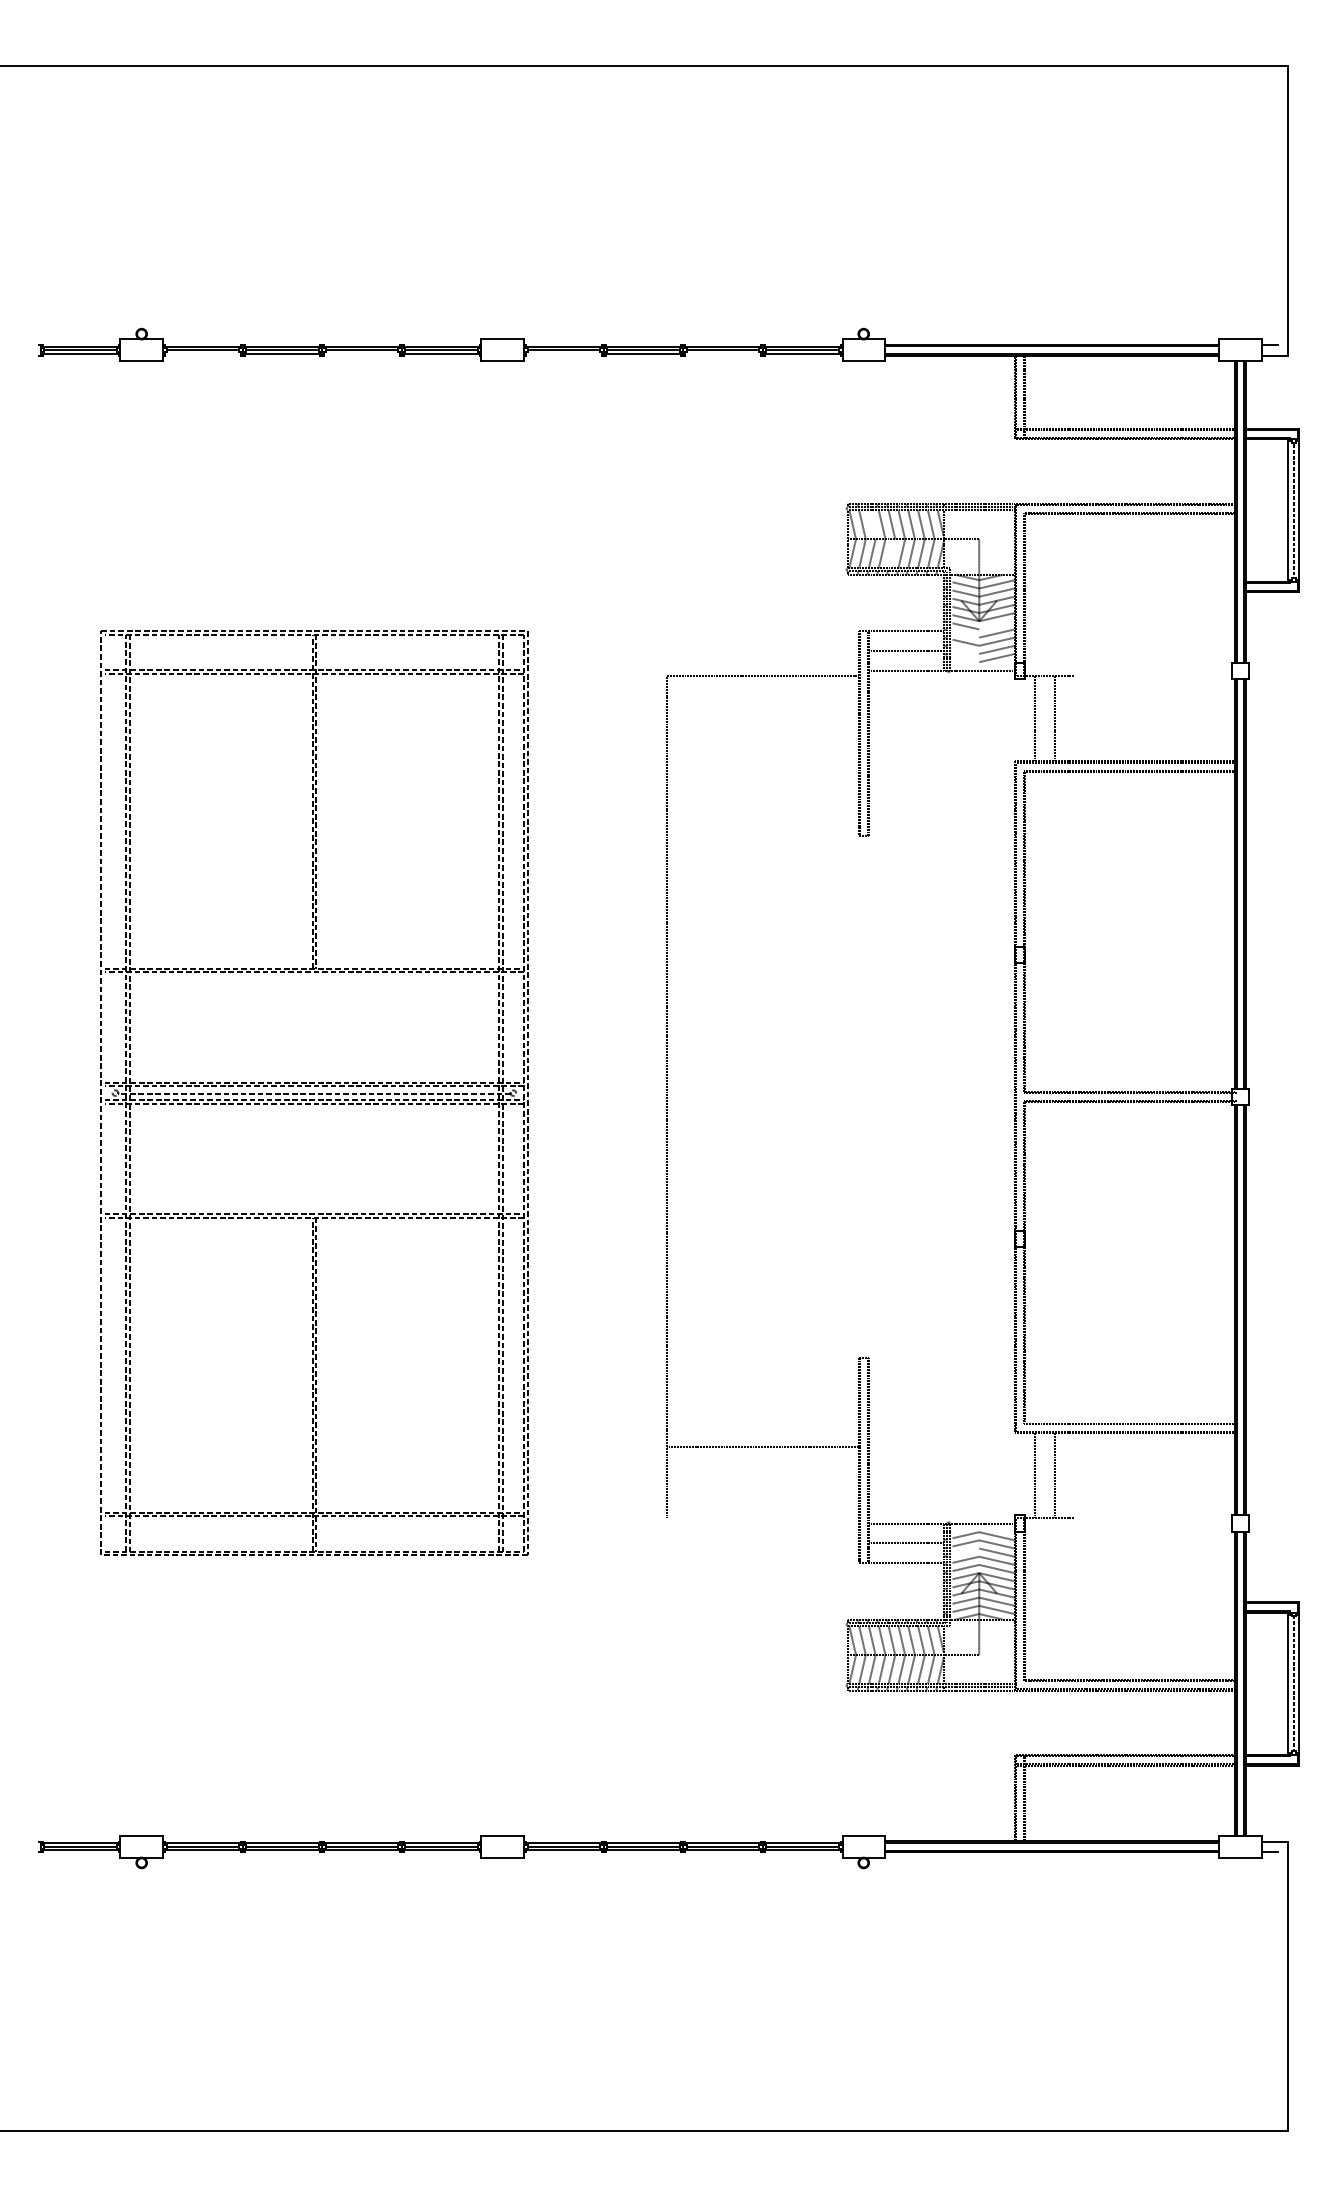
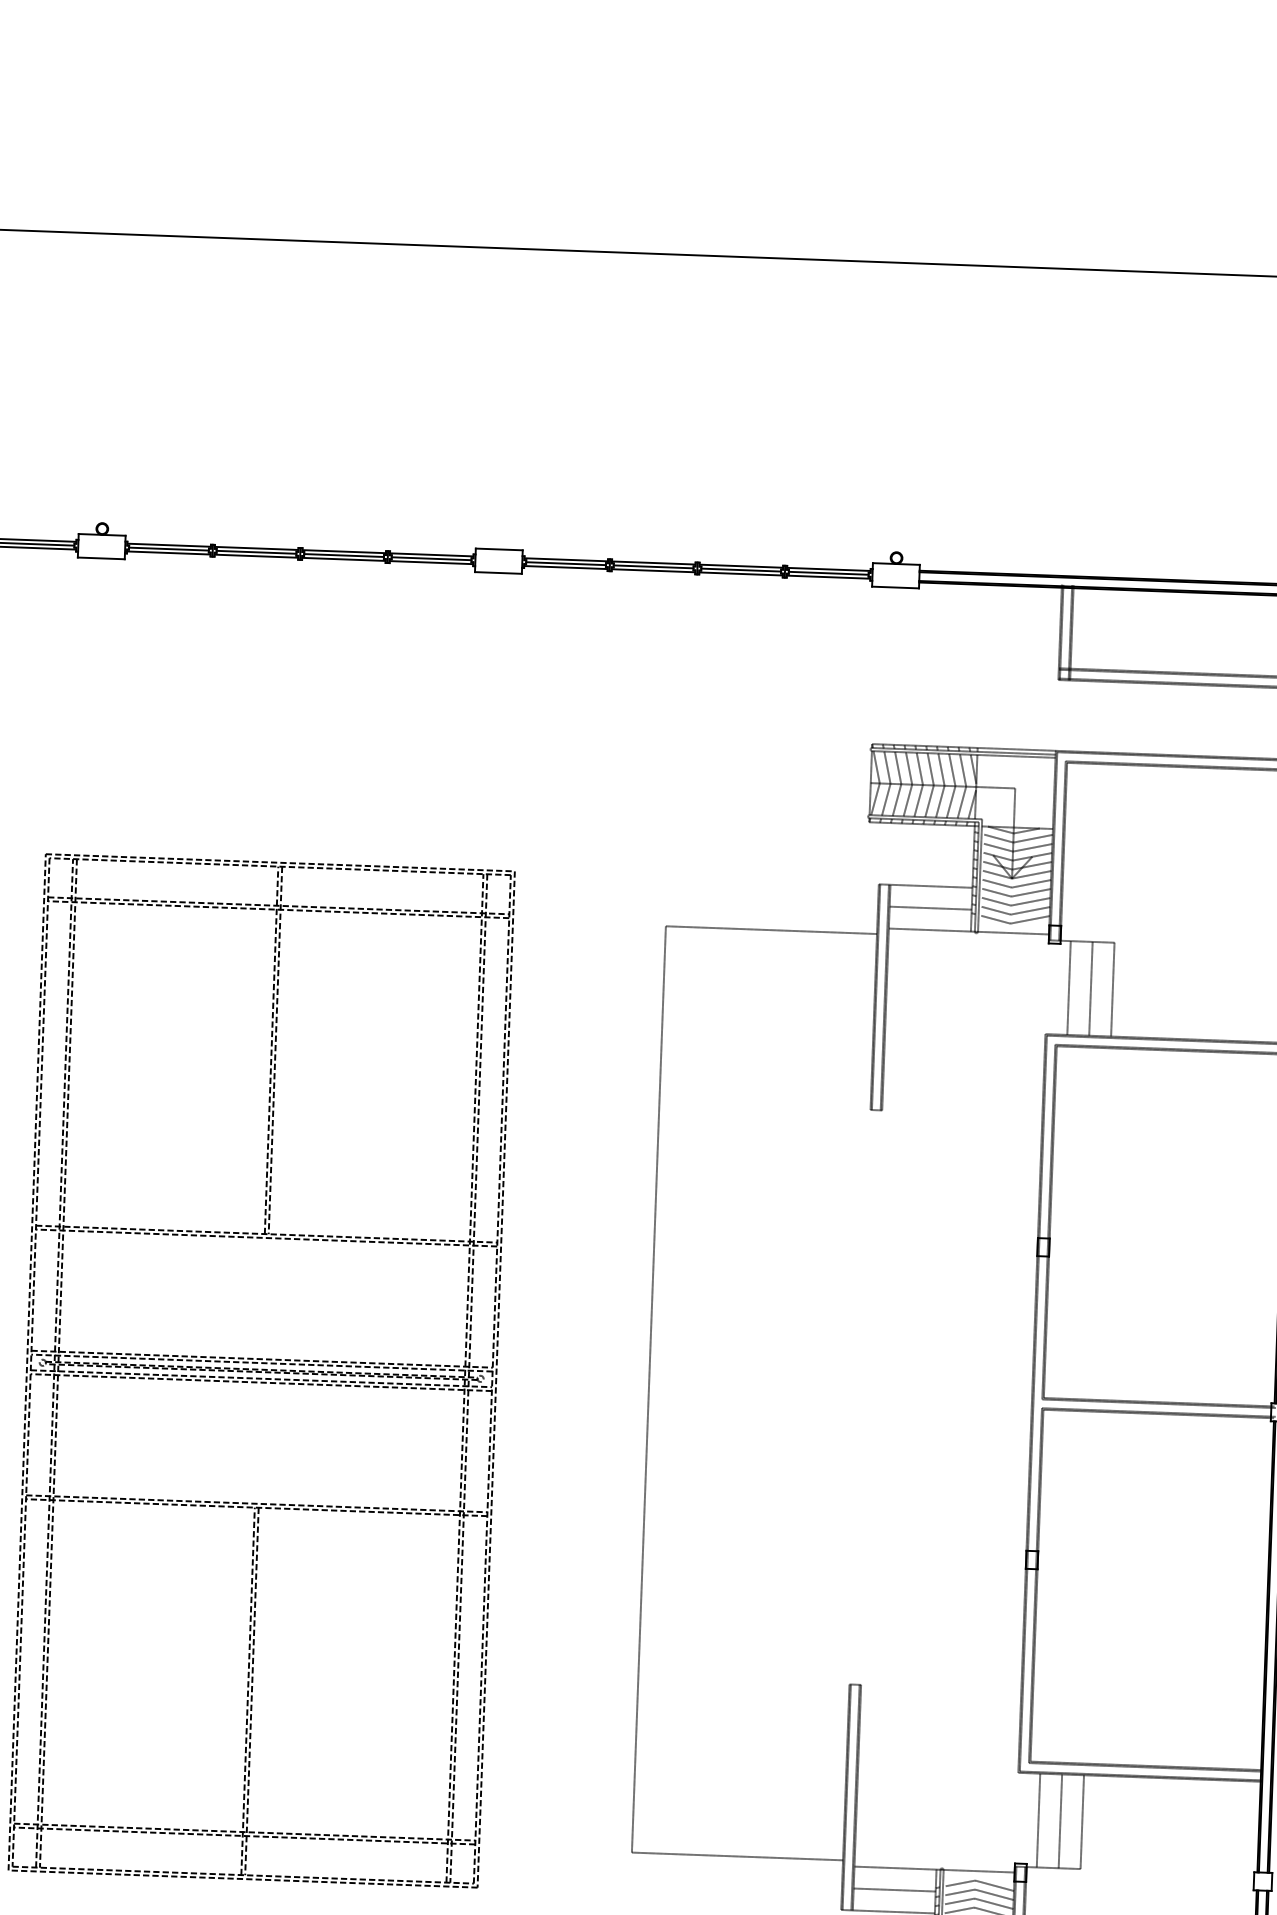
line: (202, 353) -> (168, 552), added
line: (362, 353) -> (344, 559), added
line: (563, 353) -> (565, 567), added
line: (723, 353) -> (741, 573), added
line: (871, 524) -> (897, 767), added
line: (891, 553) -> (918, 800), added
line: (996, 625) -> (1030, 883), added
line: (965, 634) -> (996, 892), added
line: (965, 650) -> (995, 910), added
line: (965, 659) -> (995, 920), added
line: (1074, 718) -> (1112, 989), added
line: (104, 1092) -> (30, 1361), added
line: (314, 1092) -> (261, 1370), added
line: (1130, 1422) -> (1146, 1766), added
line: (762, 1447) -> (737, 1856), moved
line: (1074, 1475) -> (1082, 1822), added
line: (965, 1551) -> (959, 1901), added

